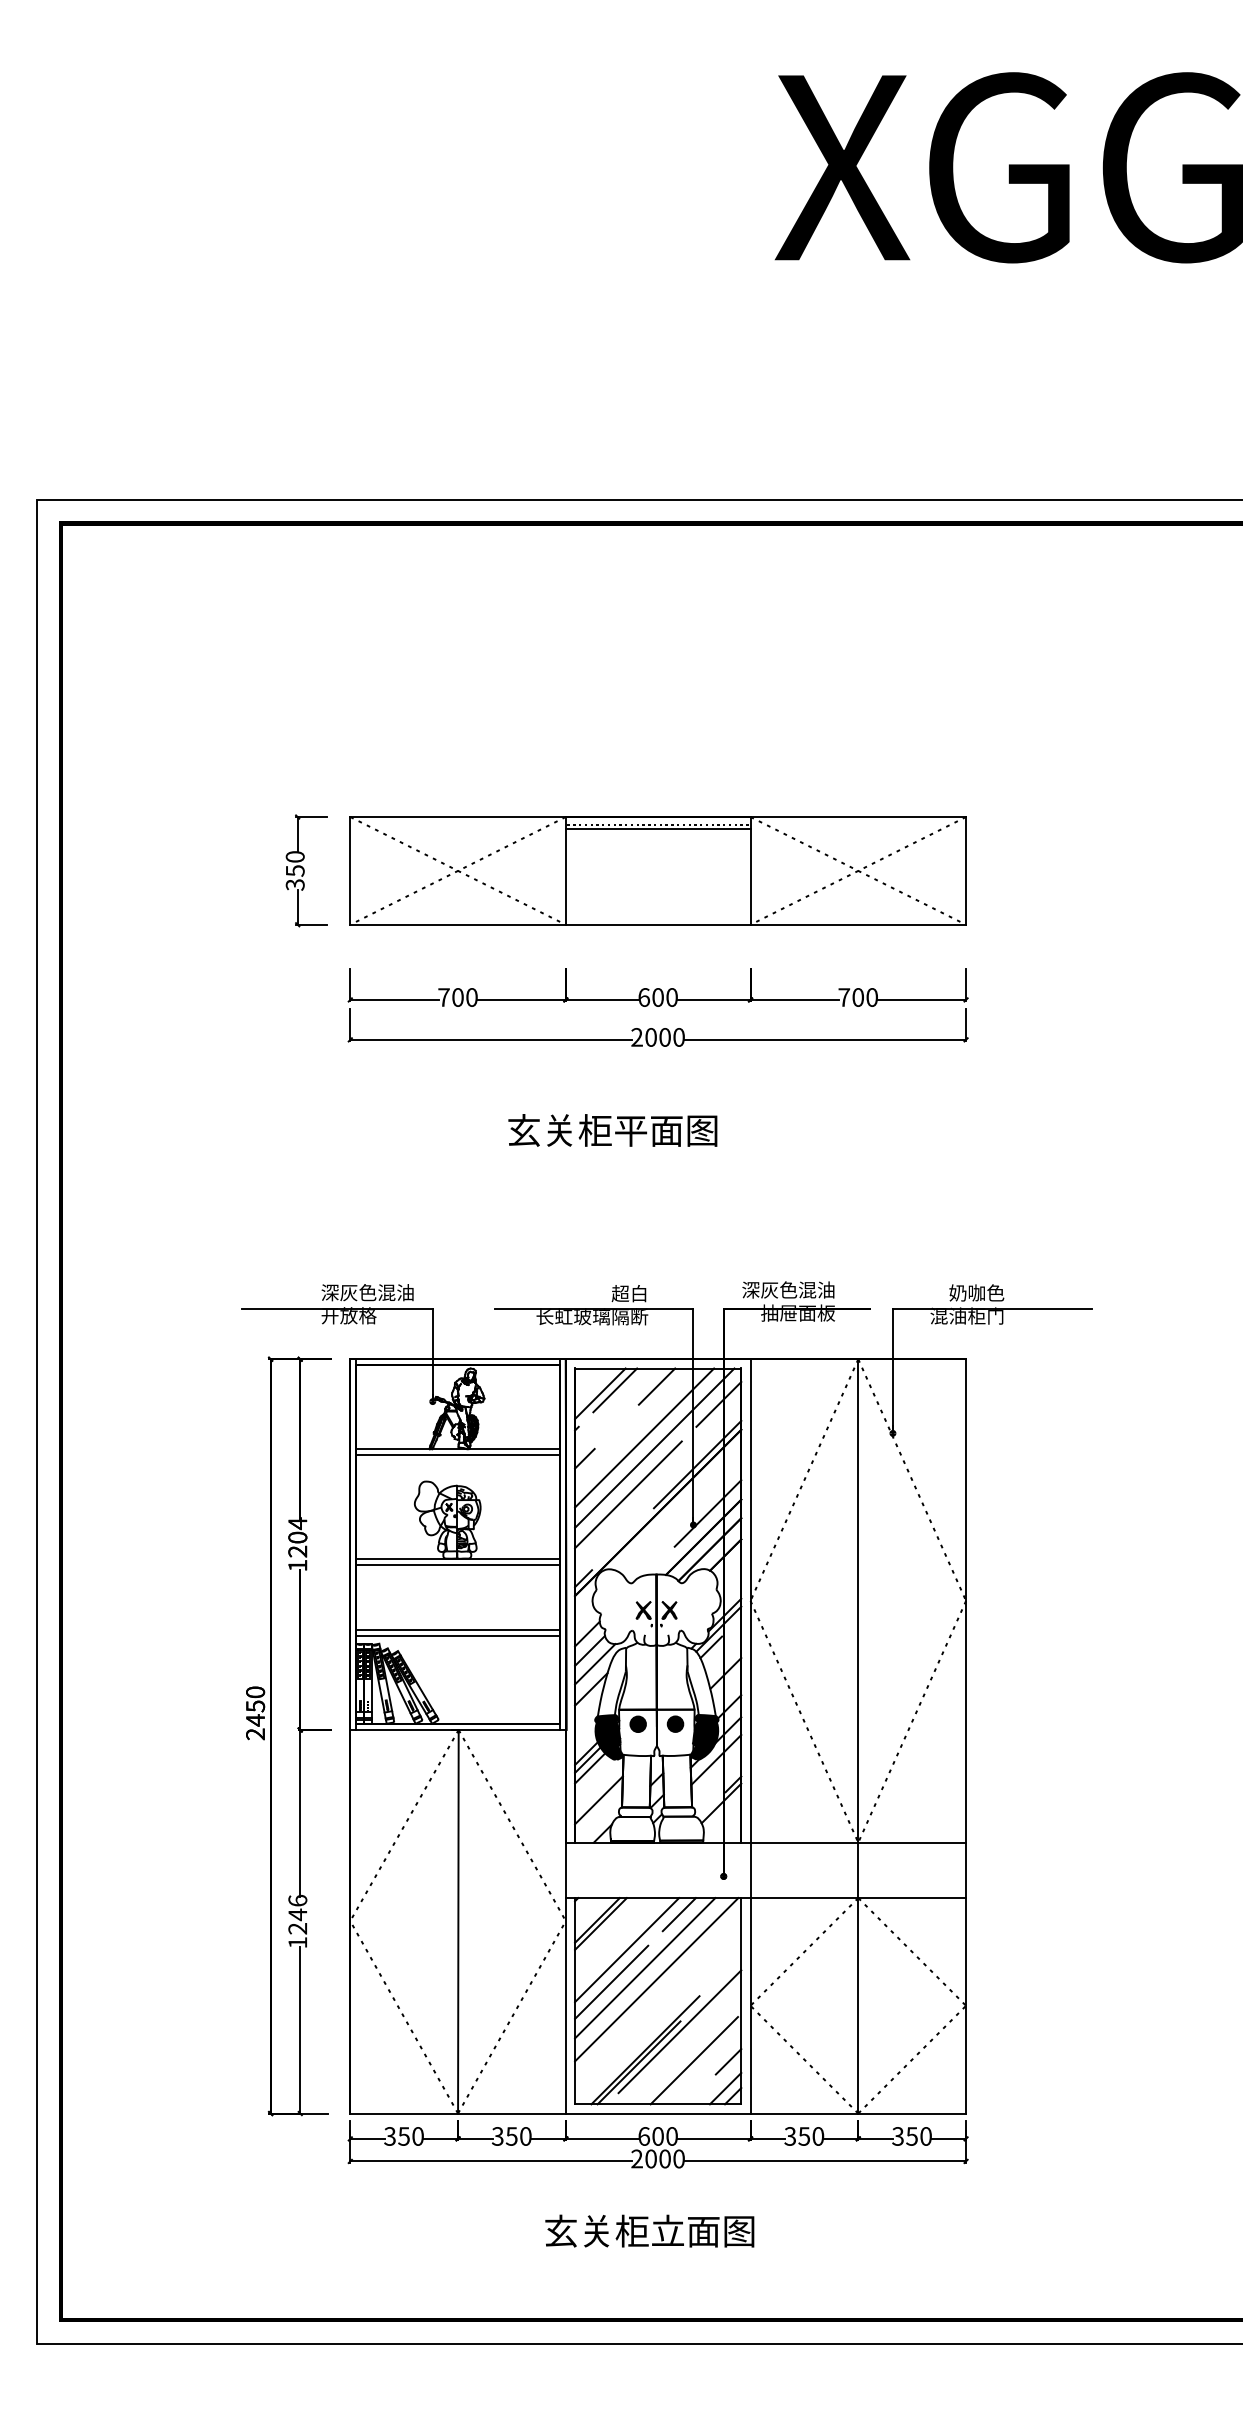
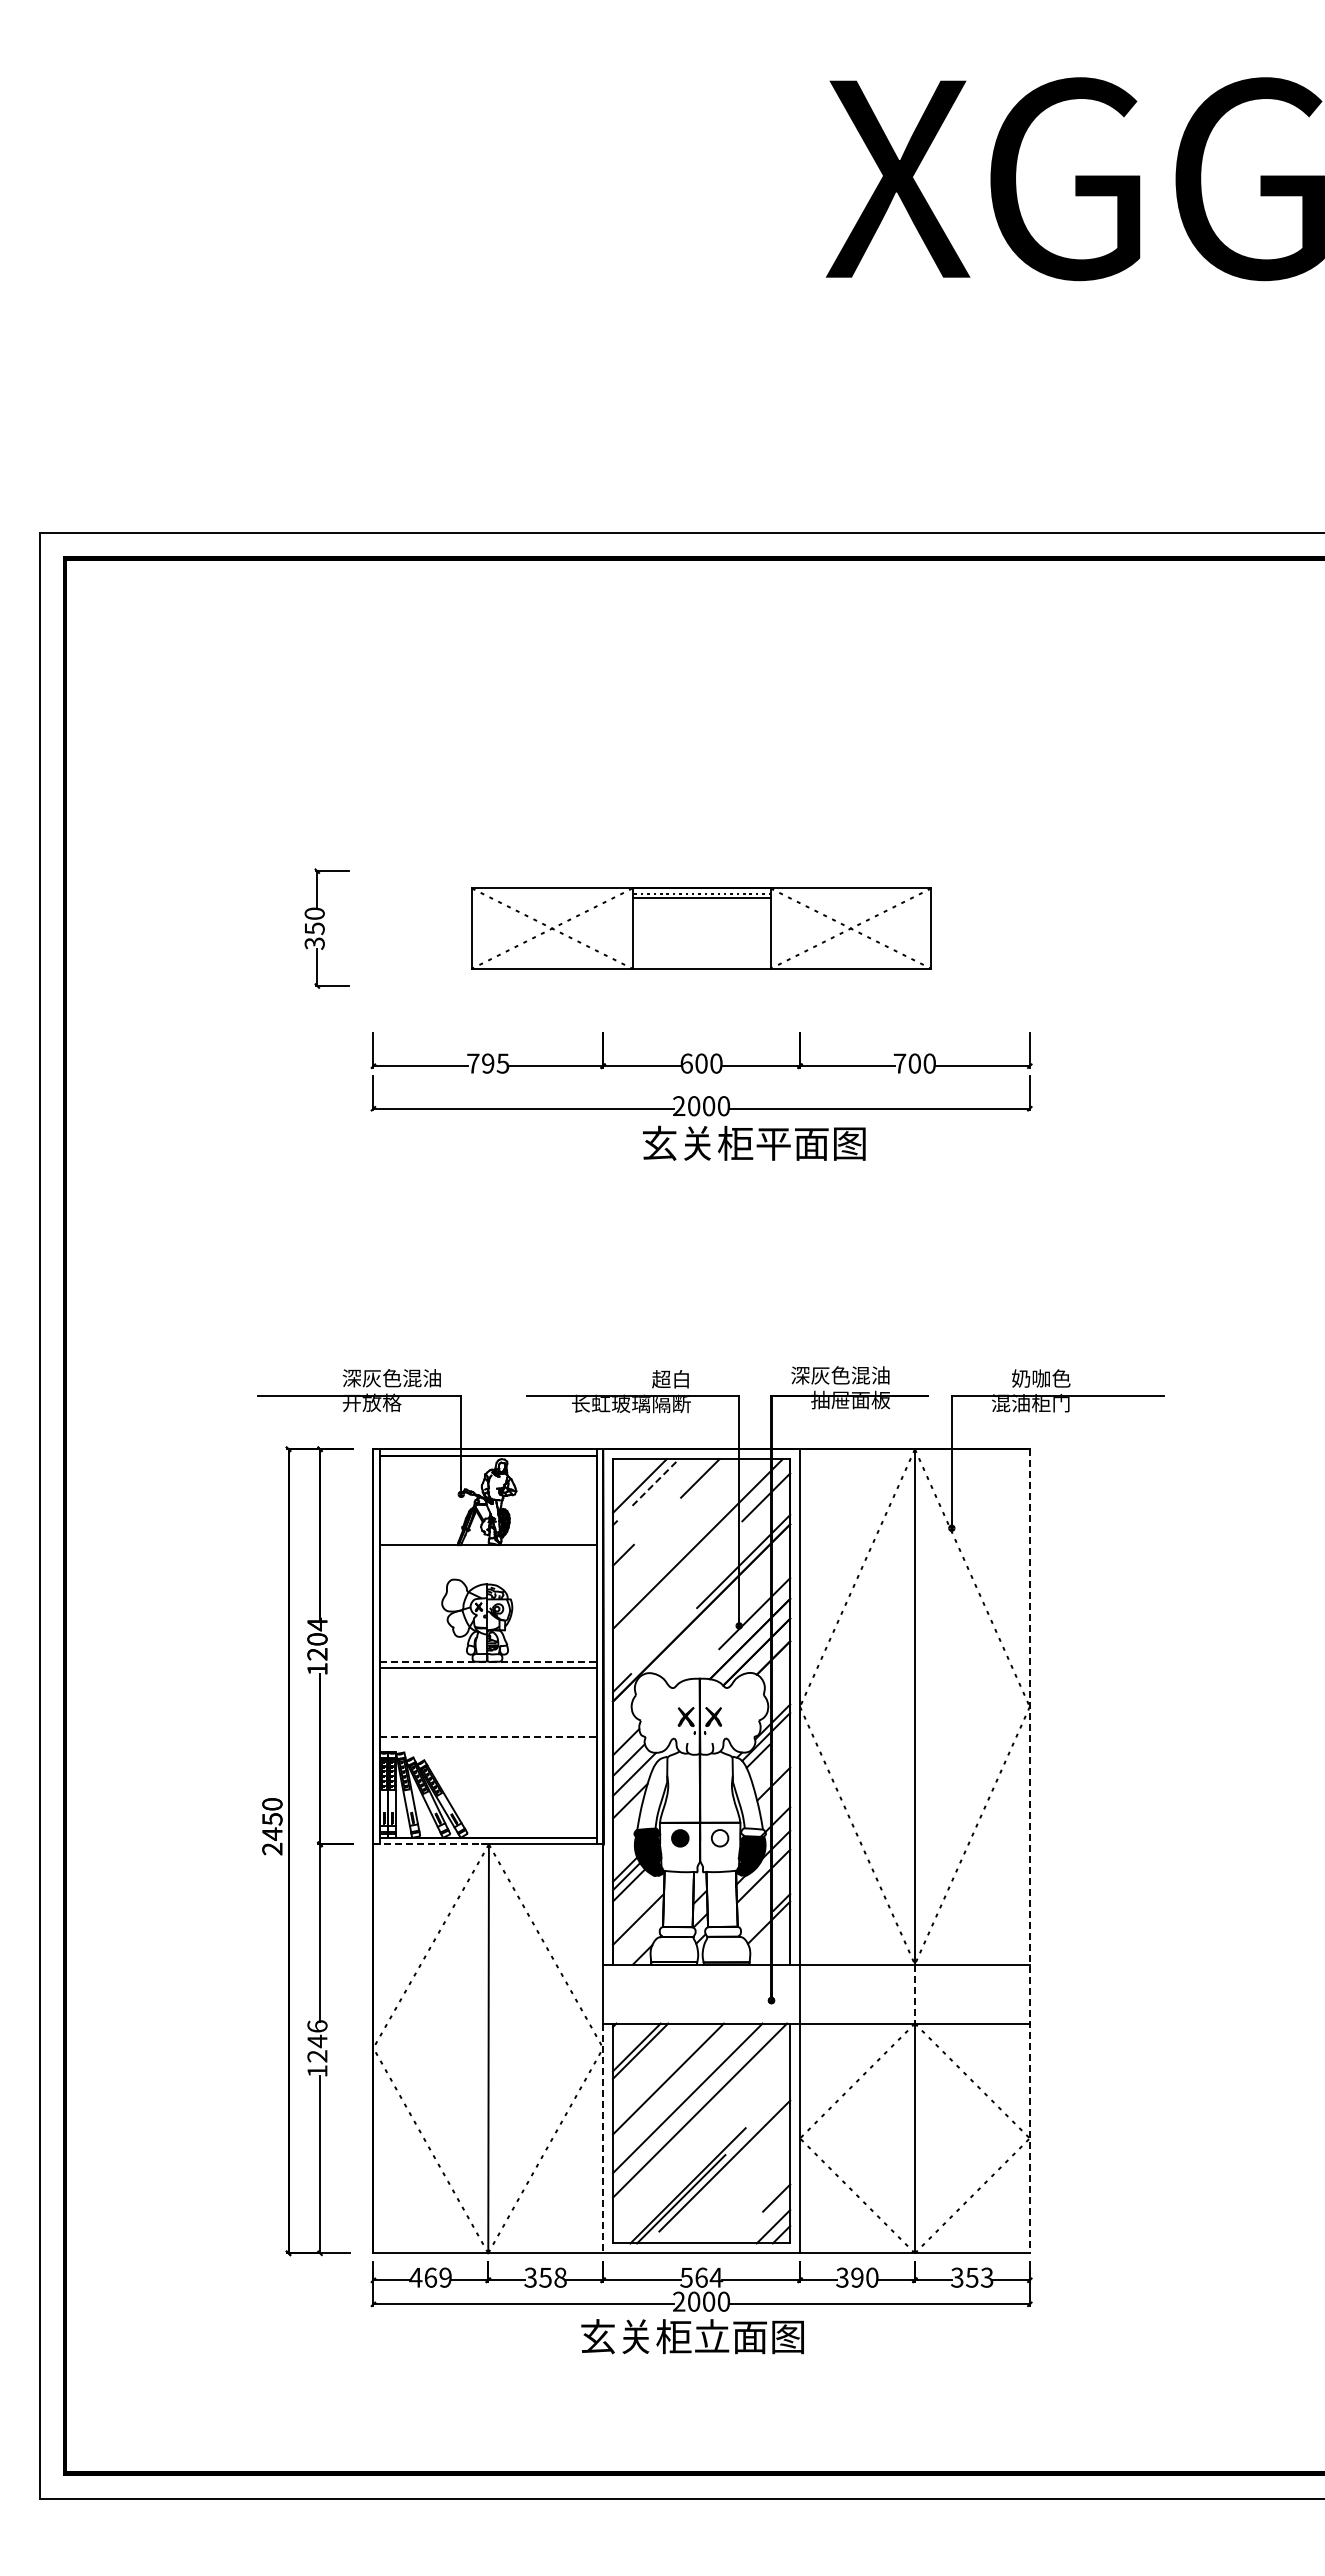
part: (658, 870) -> (701, 928), size x0.7
text: (464, 997) -> (495, 1063), 700 -> 795
text: (613, 1129) -> (754, 1142), moved
line: (614, 1390) -> (655, 1482), solid -> dashed
line: (644, 1438) -> (687, 1533), removed
line: (457, 1455) -> (487, 1551), removed
line: (628, 1494) -> (669, 1593), removed
line: (458, 1558) -> (488, 1661), solid -> dashed
line: (458, 1629) -> (488, 1737), solid -> dashed
line: (457, 1635) -> (487, 1743), removed
fill: (706, 1718) -> (753, 1832), removed
fill: (674, 1724) -> (719, 1838), removed
line: (404, 1730) -> (431, 1844), solid -> dashed
line: (965, 1736) -> (1029, 1851), solid -> dashed
line: (857, 1870) -> (914, 1994), solid -> dashed
line: (678, 1913) -> (723, 2040), removed
line: (611, 1982) -> (651, 2113), removed
line: (566, 2005) -> (603, 2138), solid -> dashed
line: (693, 2060) -> (739, 2196), removed
text: (403, 2136) -> (430, 2277), 350 -> 469
text: (525, 2136) -> (560, 2277), 350 -> 358
text: (658, 2136) -> (701, 2277), 600 -> 564
text: (804, 2136) -> (857, 2277), 350 -> 390
text: (925, 2136) -> (986, 2277), 350 -> 353
text: (649, 2230) -> (692, 2336), moved

